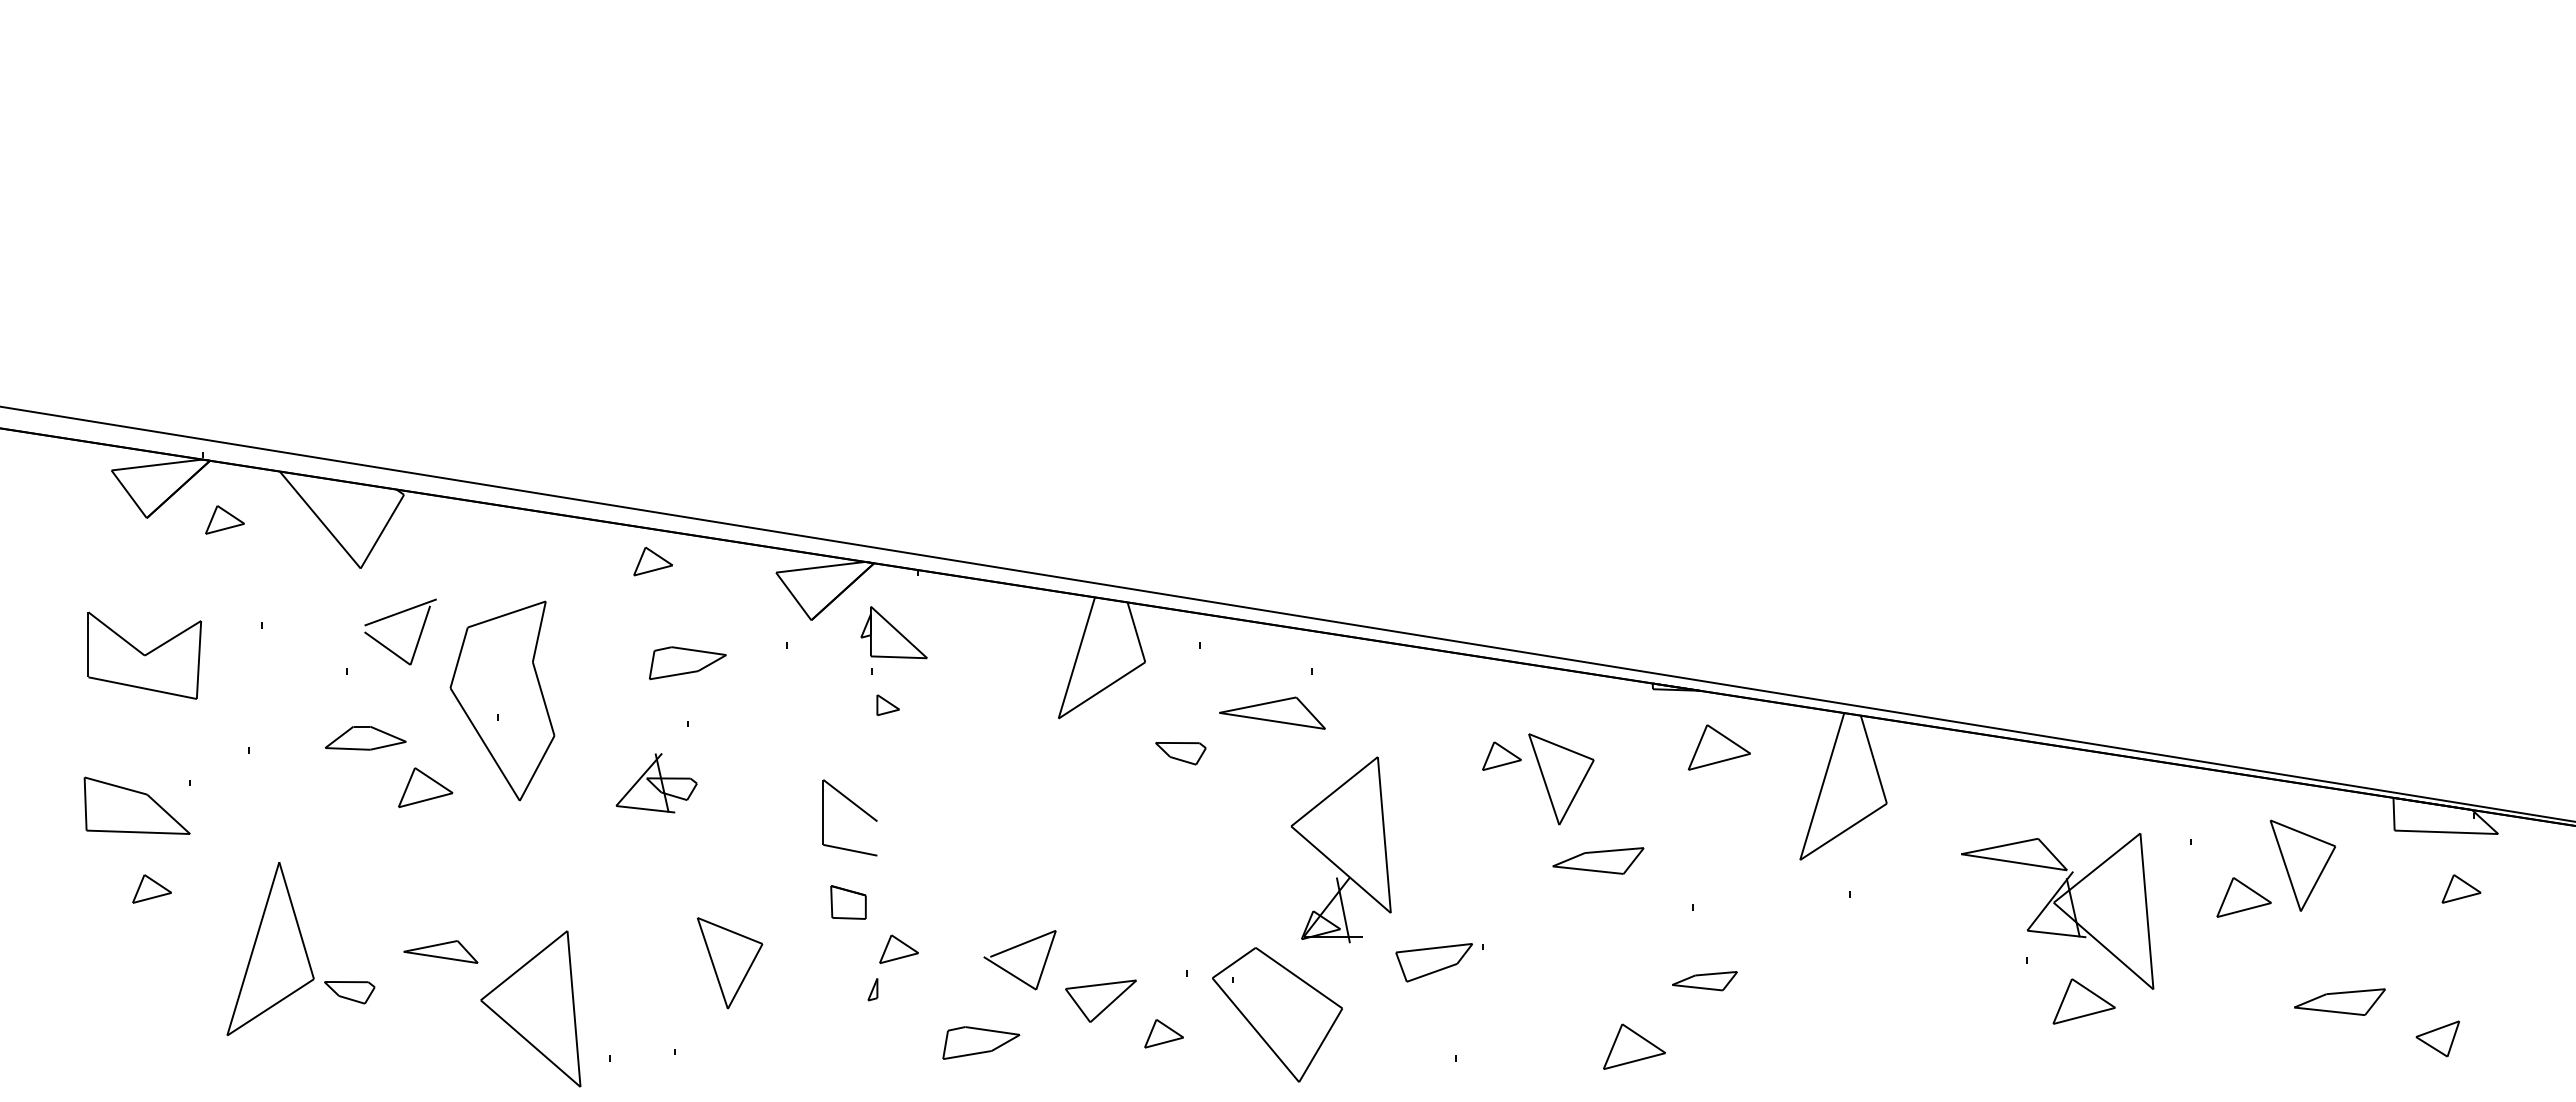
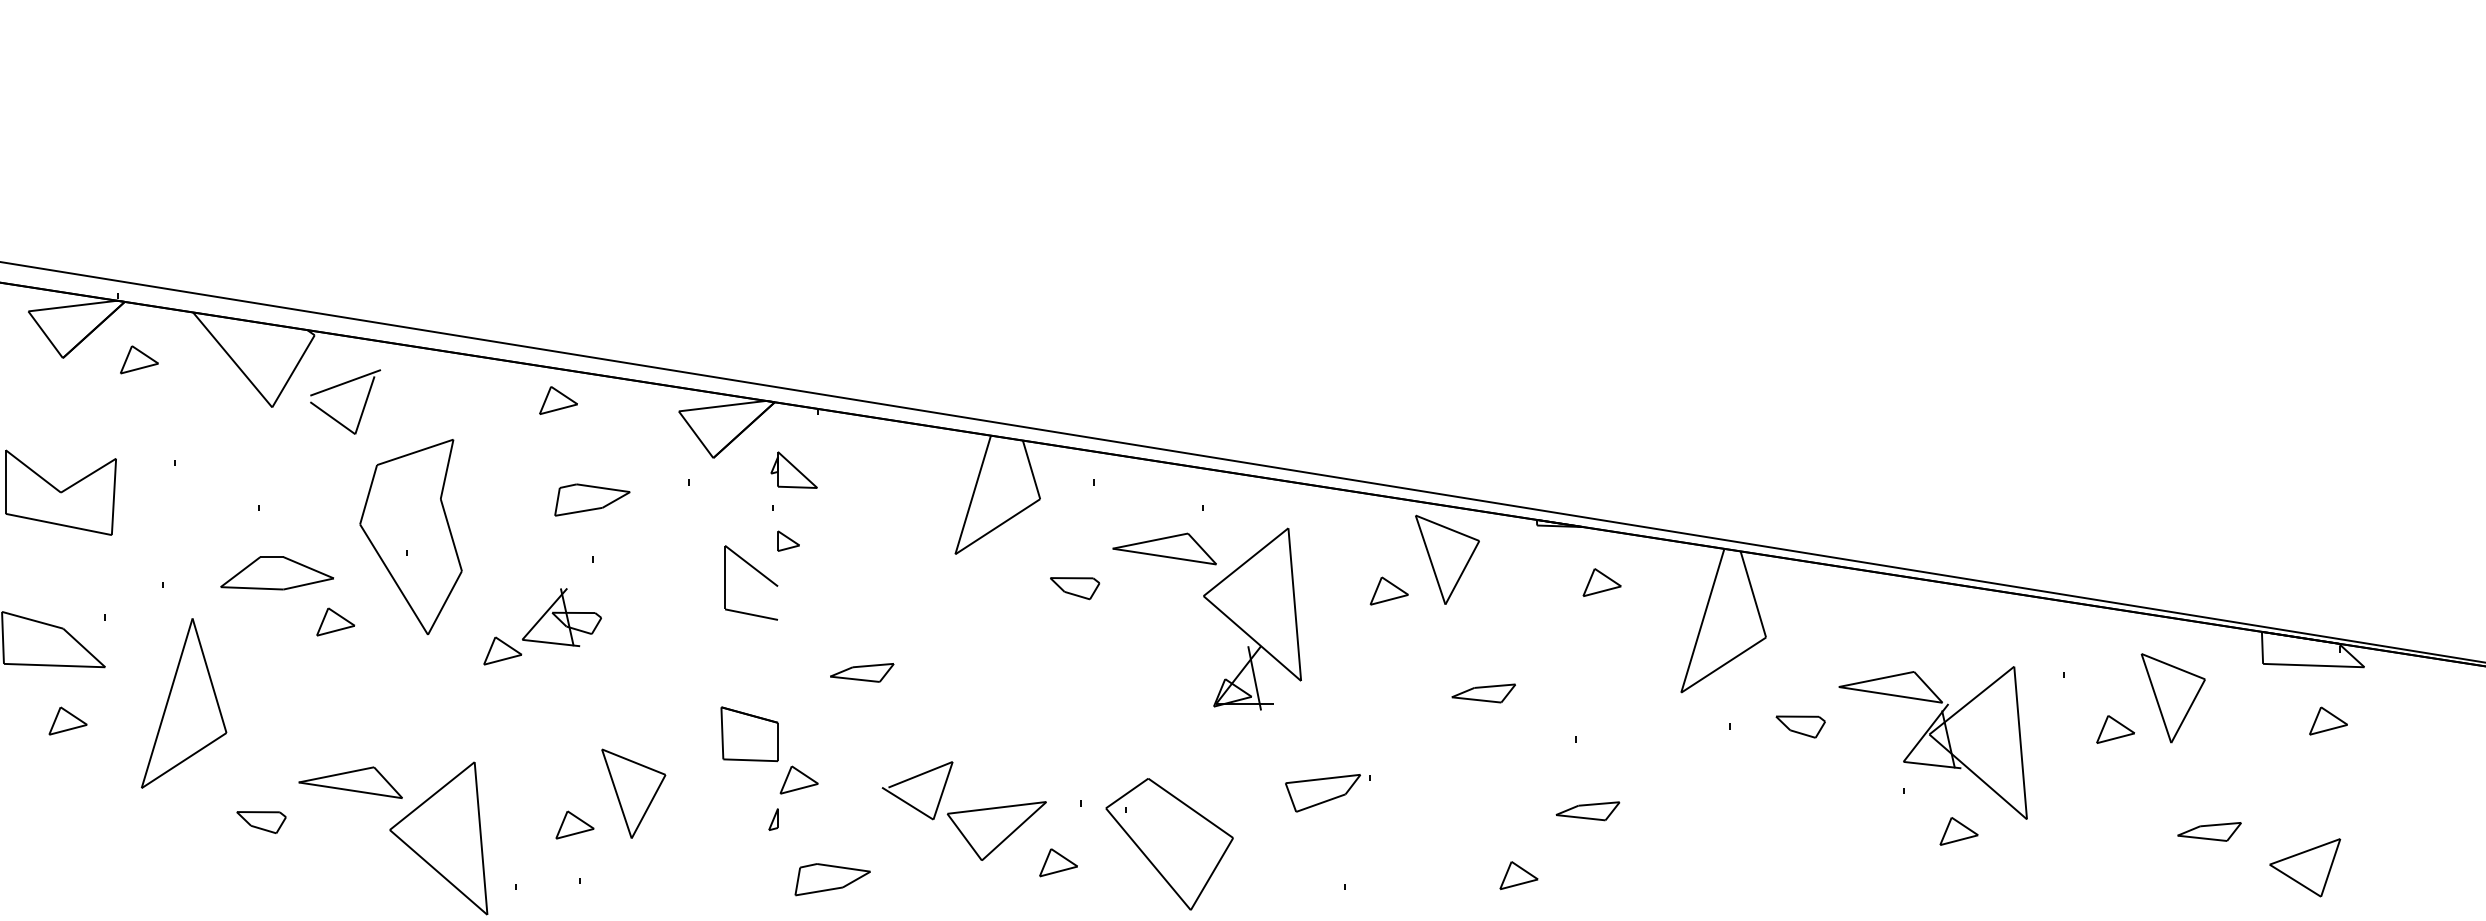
part: (395, 615) -> (340, 385), moved
part: (893, 632) -> (793, 470), size x0.71
part: (365, 738) -> (276, 573), size x1.43
part: (1719, 747) -> (1602, 582), size x0.62
part: (1561, 779) -> (1447, 560), moved
part: (425, 787) -> (335, 621), size x0.71
part: (858, 808) -> (759, 573), moved
part: (595, 817) -> (502, 651), added
part: (963, 839) -> (862, 672), added
part: (1340, 849) -> (1251, 618), moved
part: (1598, 860) -> (1483, 693), size x0.71
part: (1921, 894) -> (1799, 726), added
part: (2243, 897) -> (2115, 729), size x0.71
part: (848, 902) -> (749, 734), size x1.67
part: (270, 948) -> (183, 702), moved
part: (440, 951) -> (350, 782), size x1.43
part: (669, 994) -> (574, 824), added
part: (1100, 1000) -> (996, 830), size x1.43
part: (2083, 1001) -> (1958, 831), size x0.62
part: (2339, 1002) -> (2209, 832), size x0.71
part: (2437, 1038) -> (2305, 867), size x1.67
part: (981, 1042) -> (832, 879), moved
part: (1634, 1046) -> (1519, 875), size x0.62

